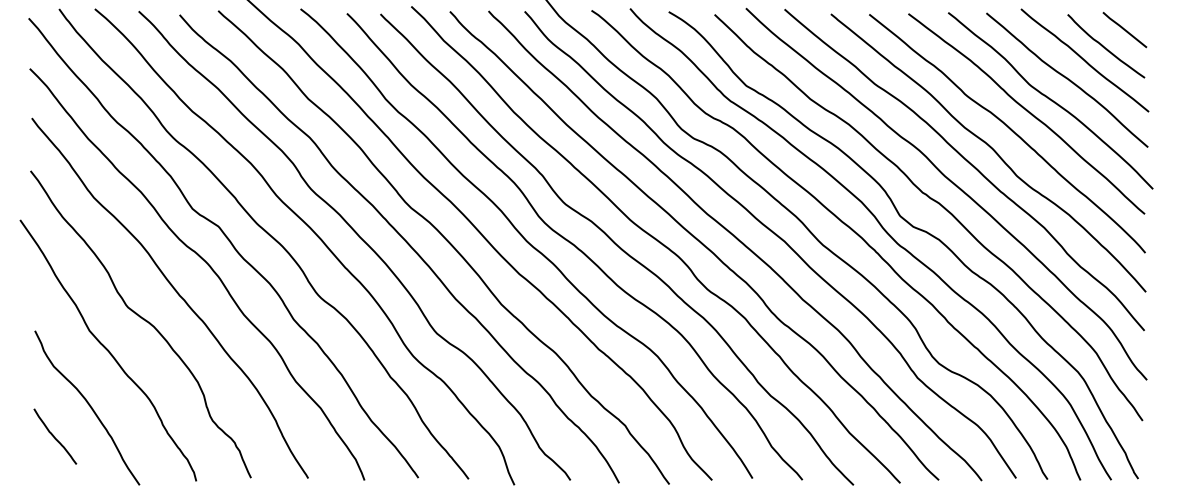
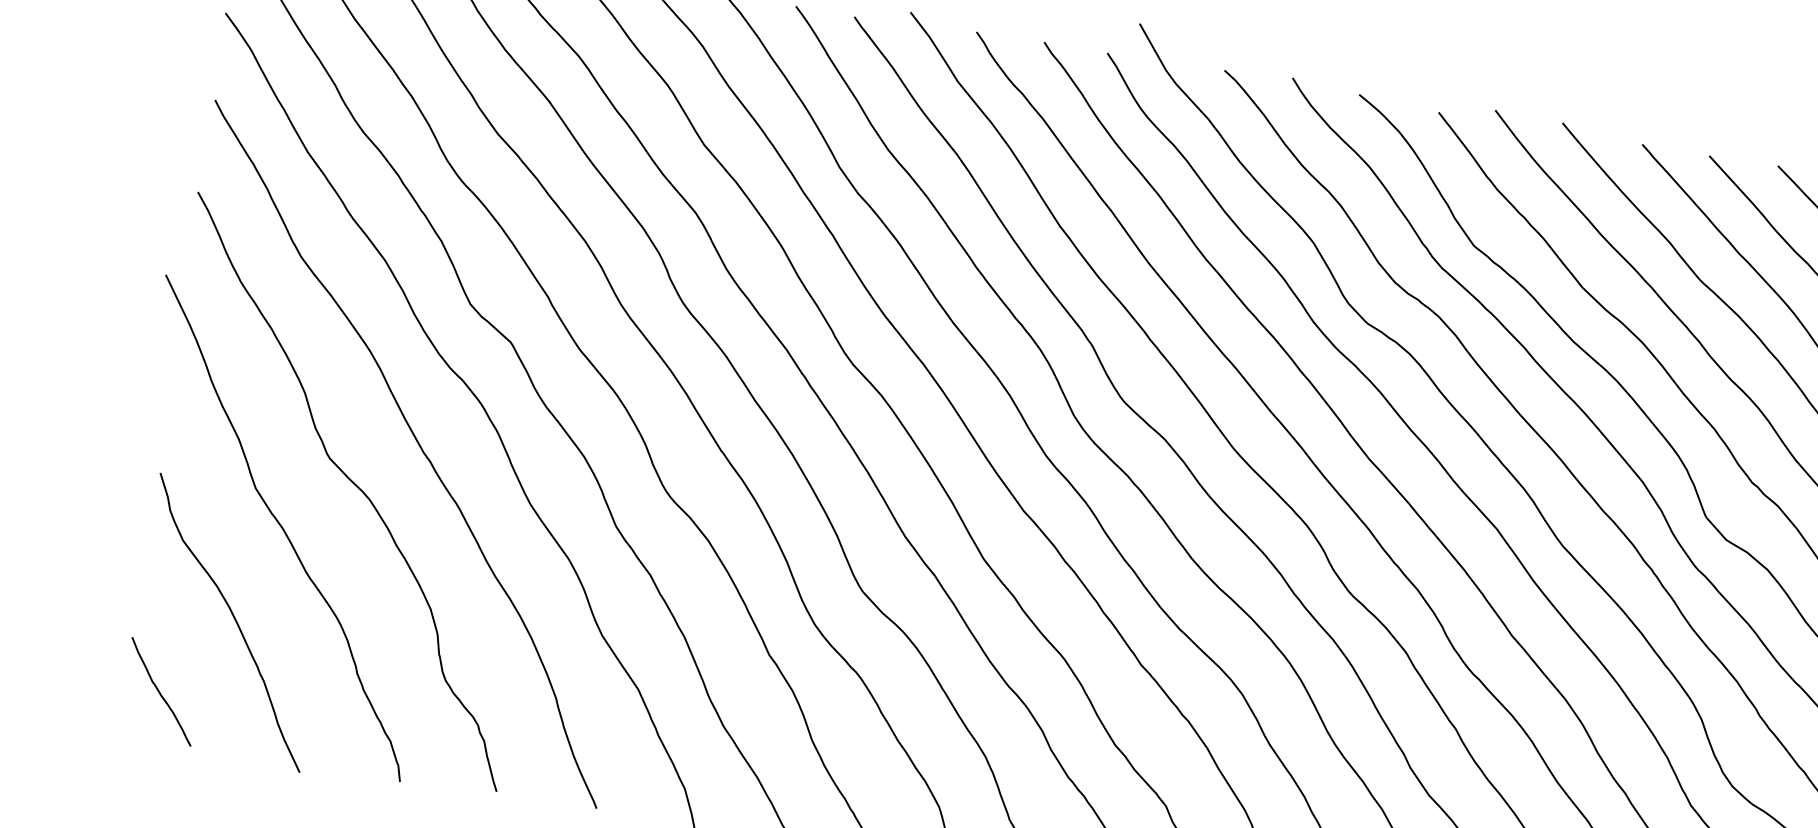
curve: (54, 436) -> (159, 691), moved

